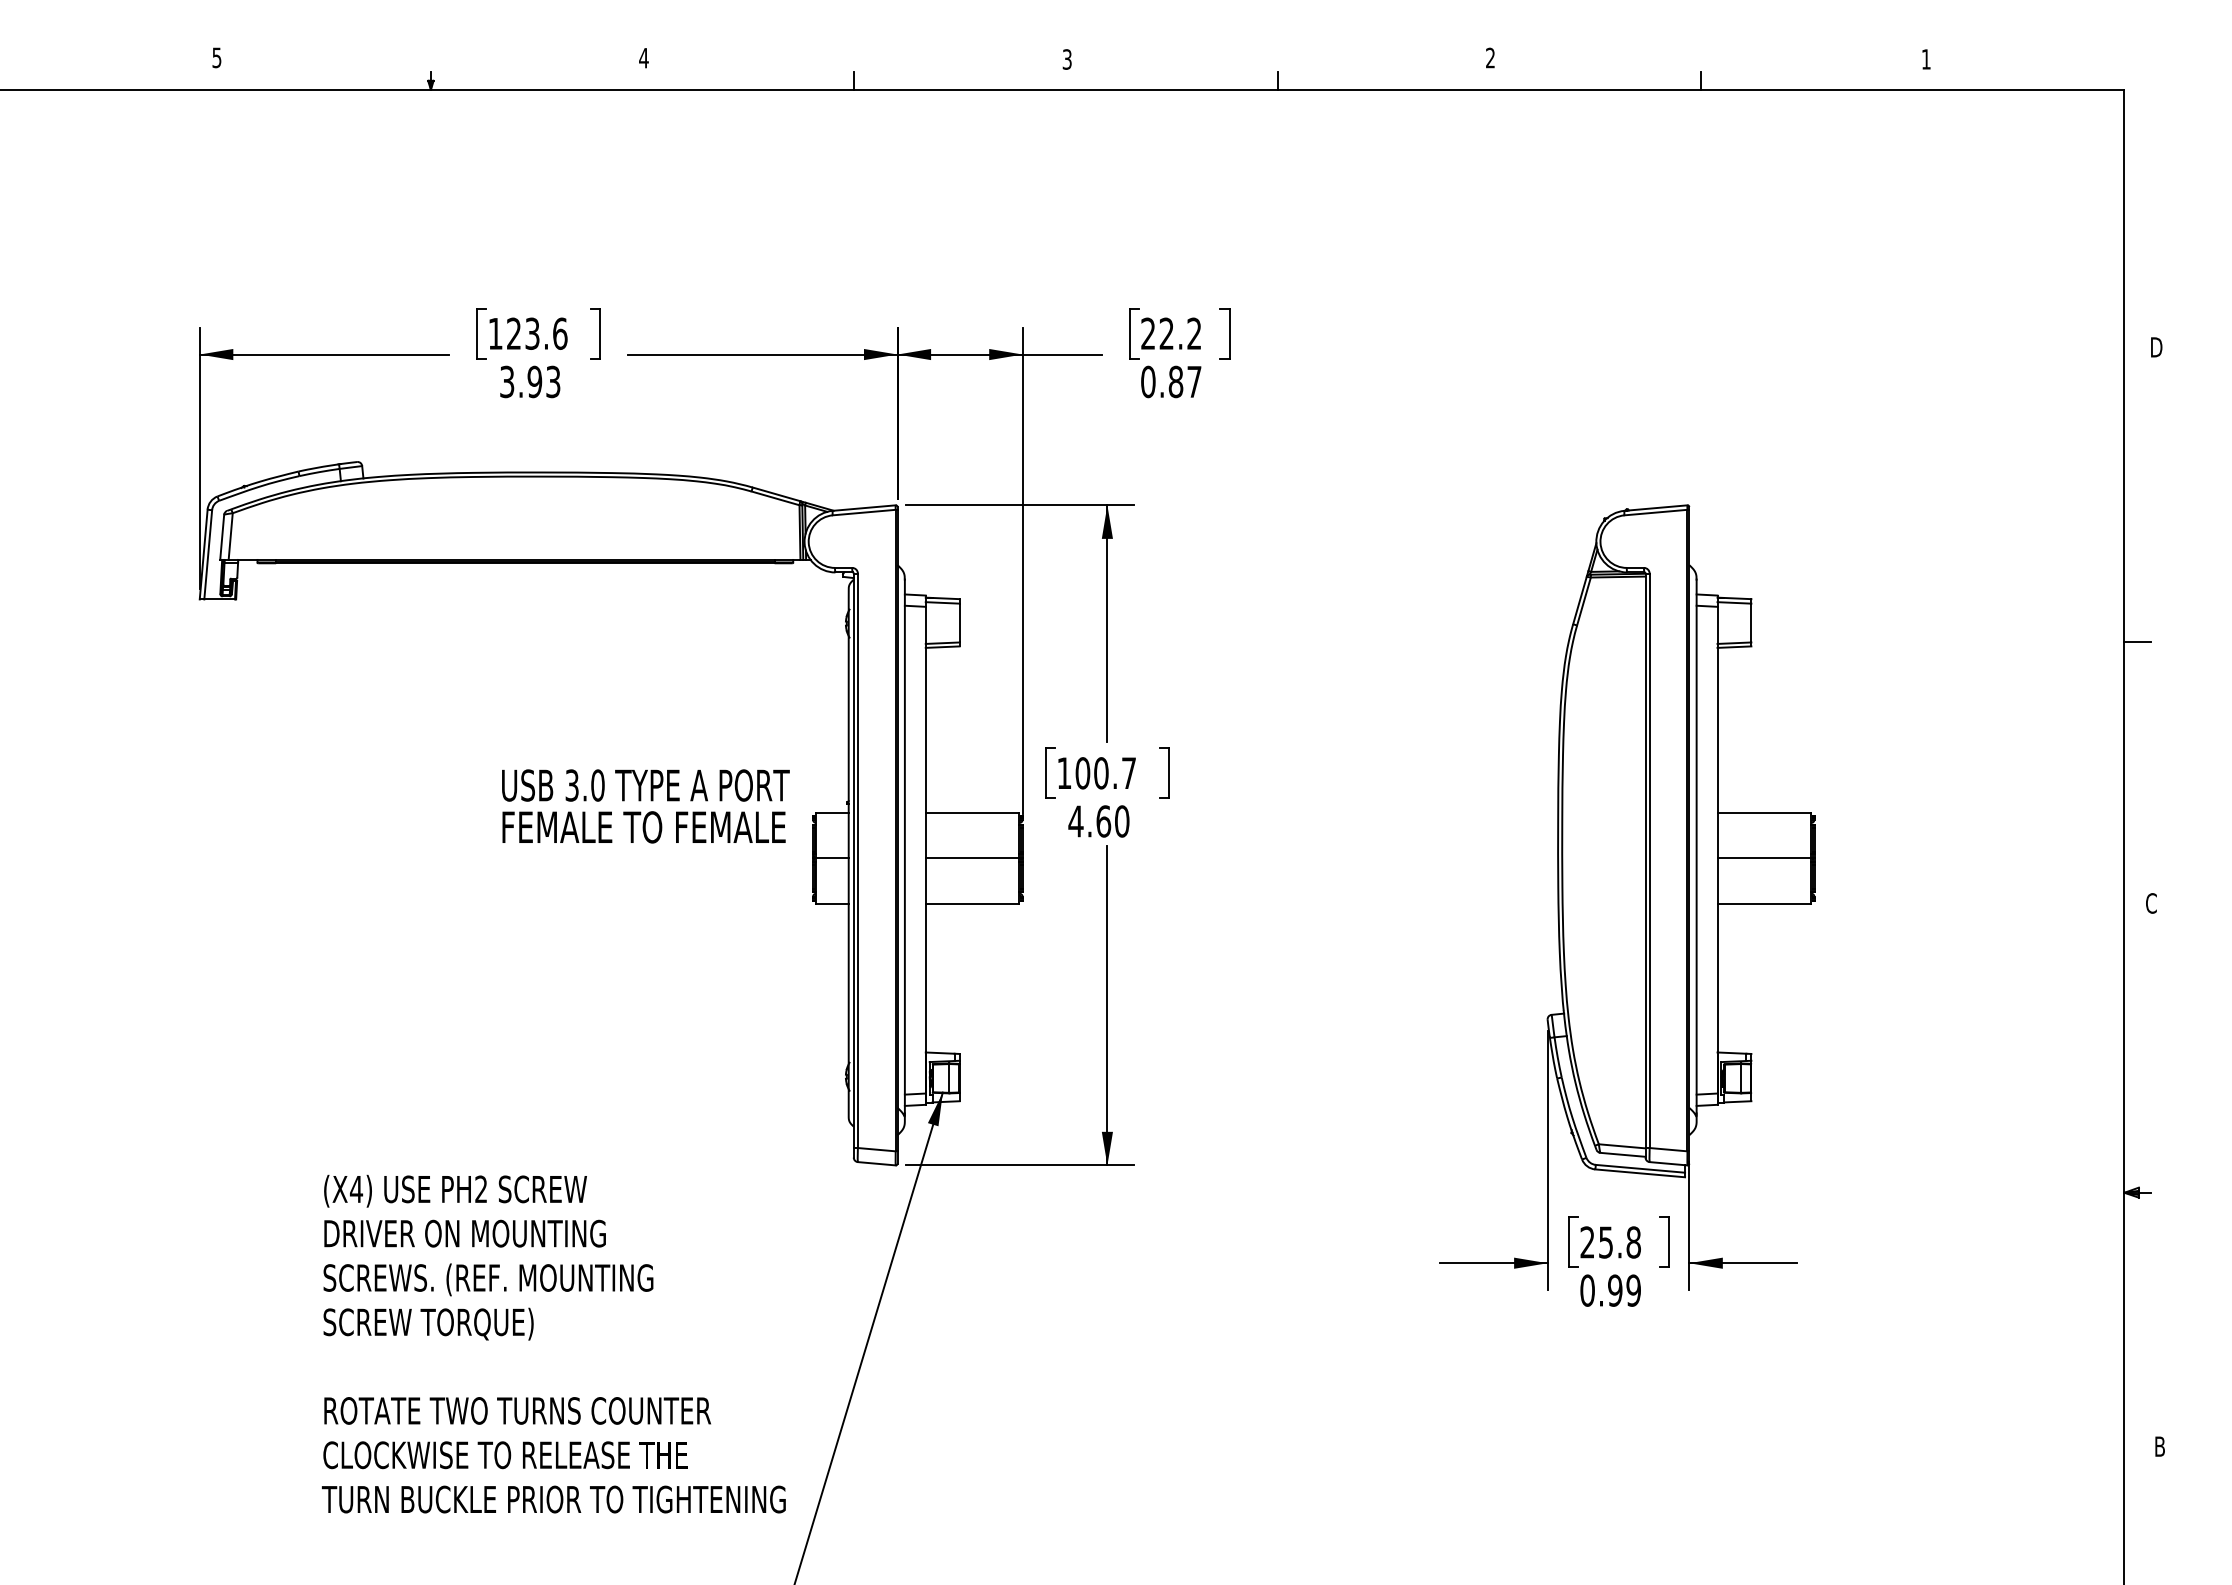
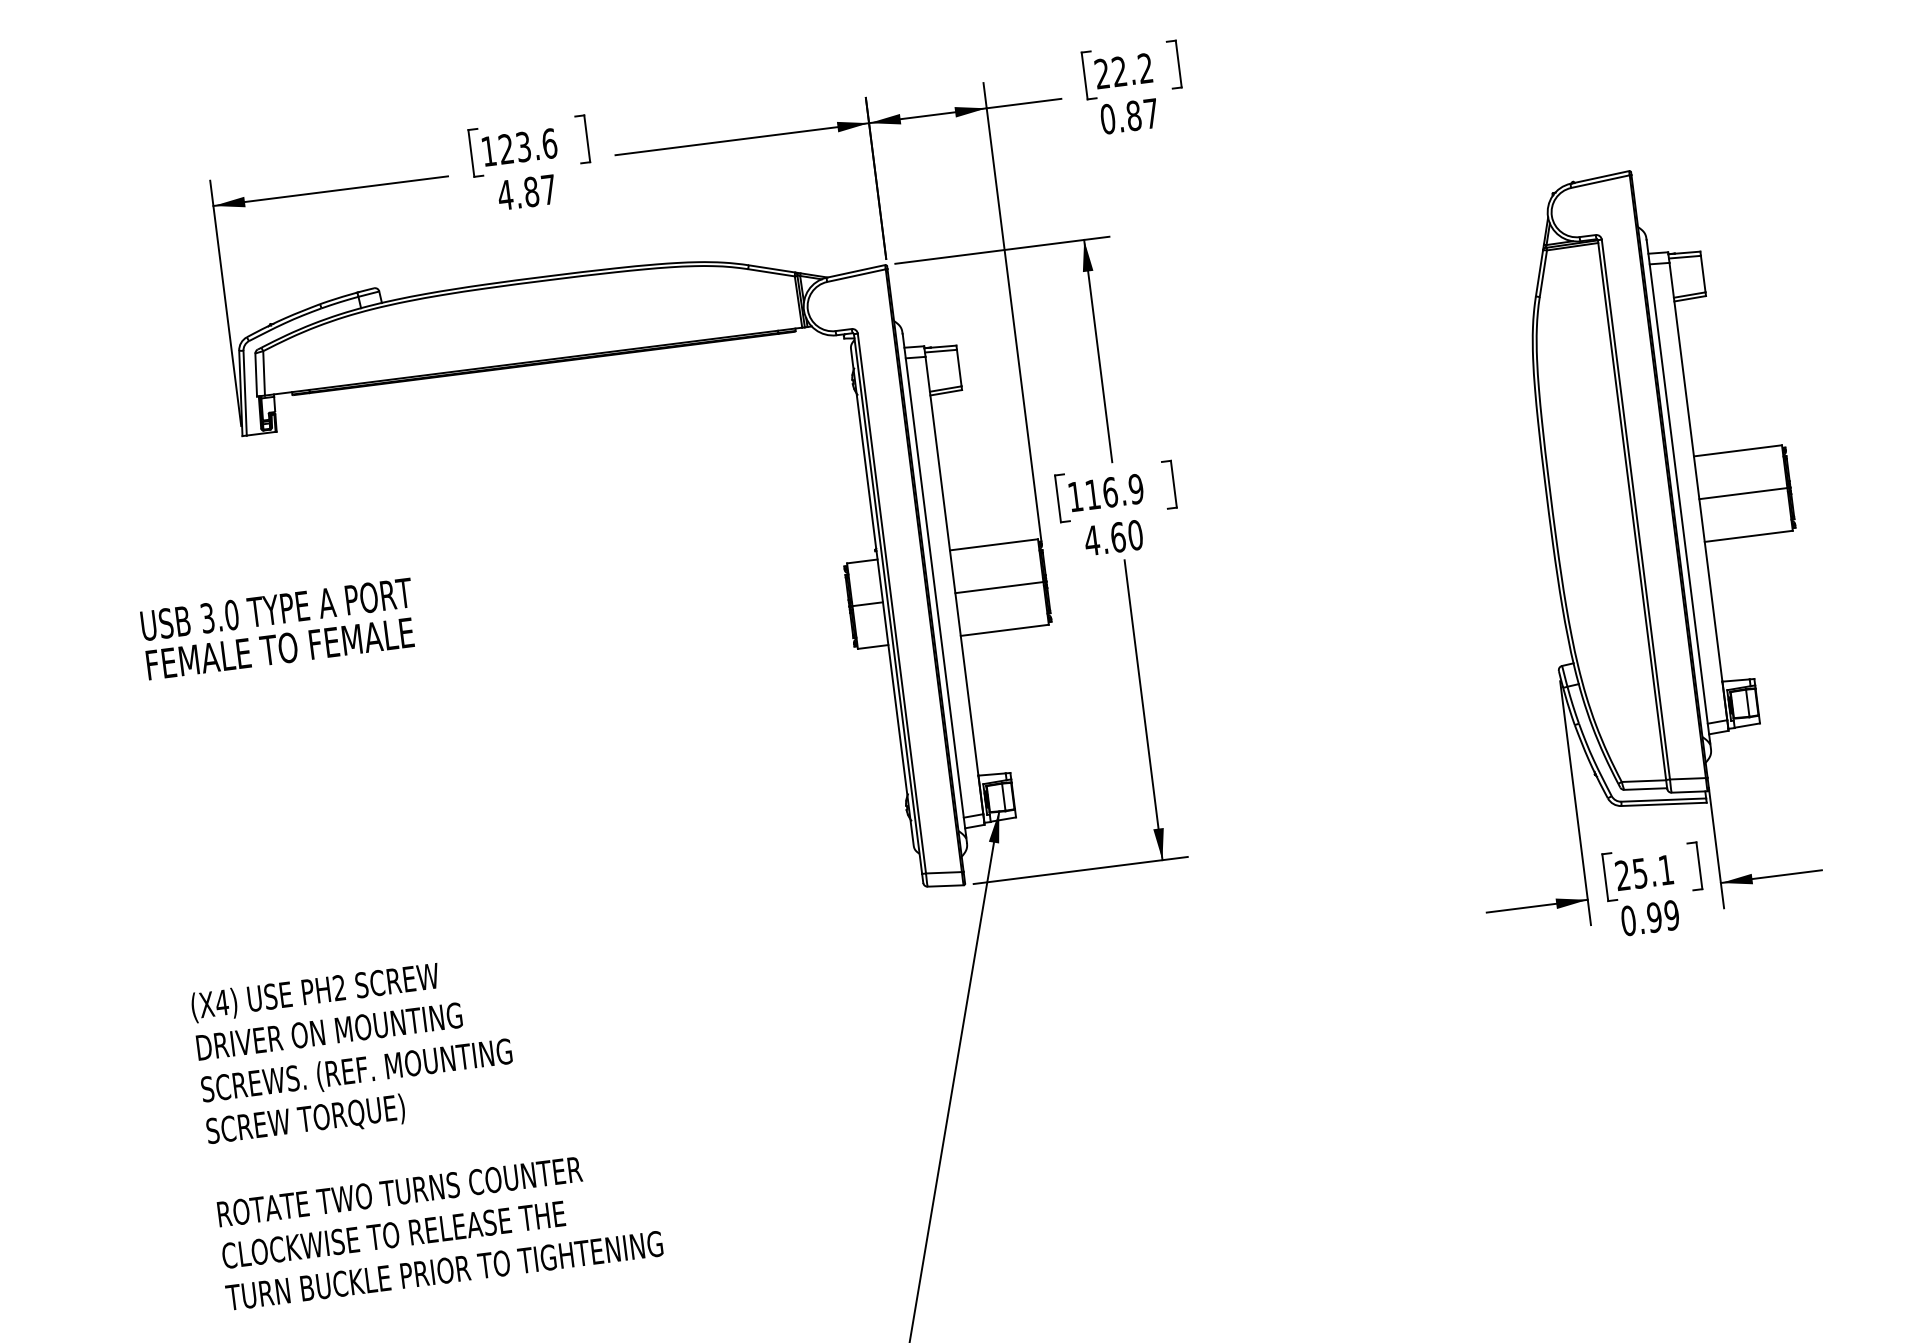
text: (529, 381) -> (526, 192), 3.93 -> 4.87
text: (1105, 773) -> (1114, 492), 100.7 -> 116.9
text: (645, 806) -> (279, 629), moved
text: (1633, 1242) -> (1666, 870), 25.8 -> 25.1
text: (553, 1343) -> (425, 1124), moved

